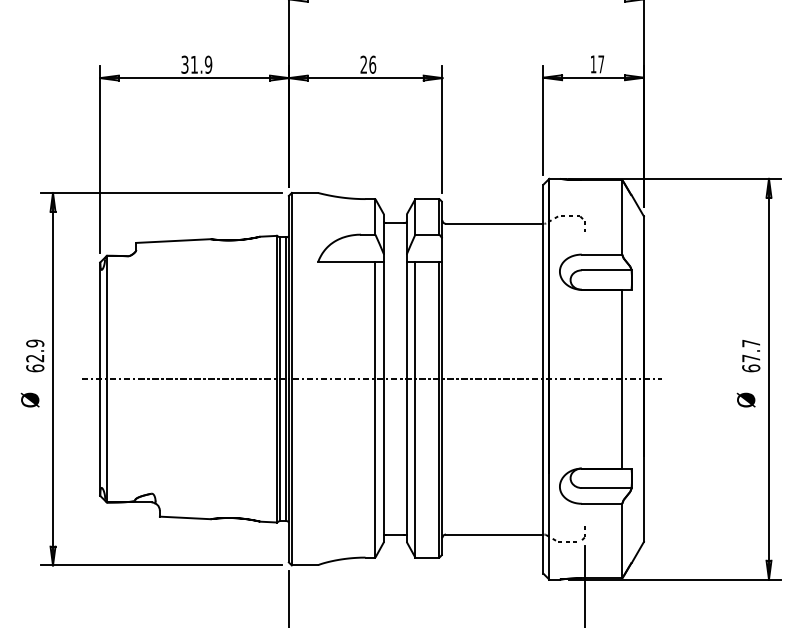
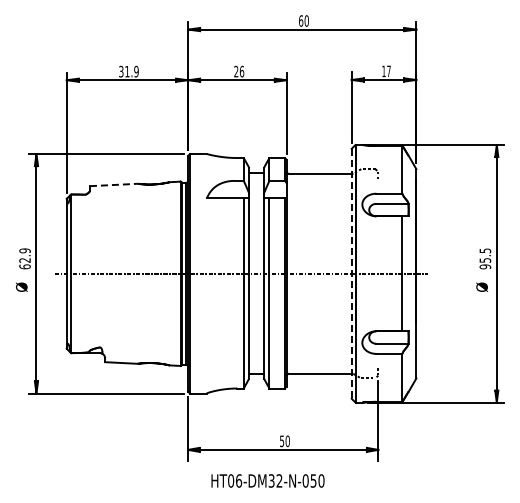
line: (172, 241) -> (113, 185), solid -> dashed
text: (751, 355) -> (485, 258), 67.7 -> 95.5
line: (543, 378) -> (351, 273), solid -> dashed

